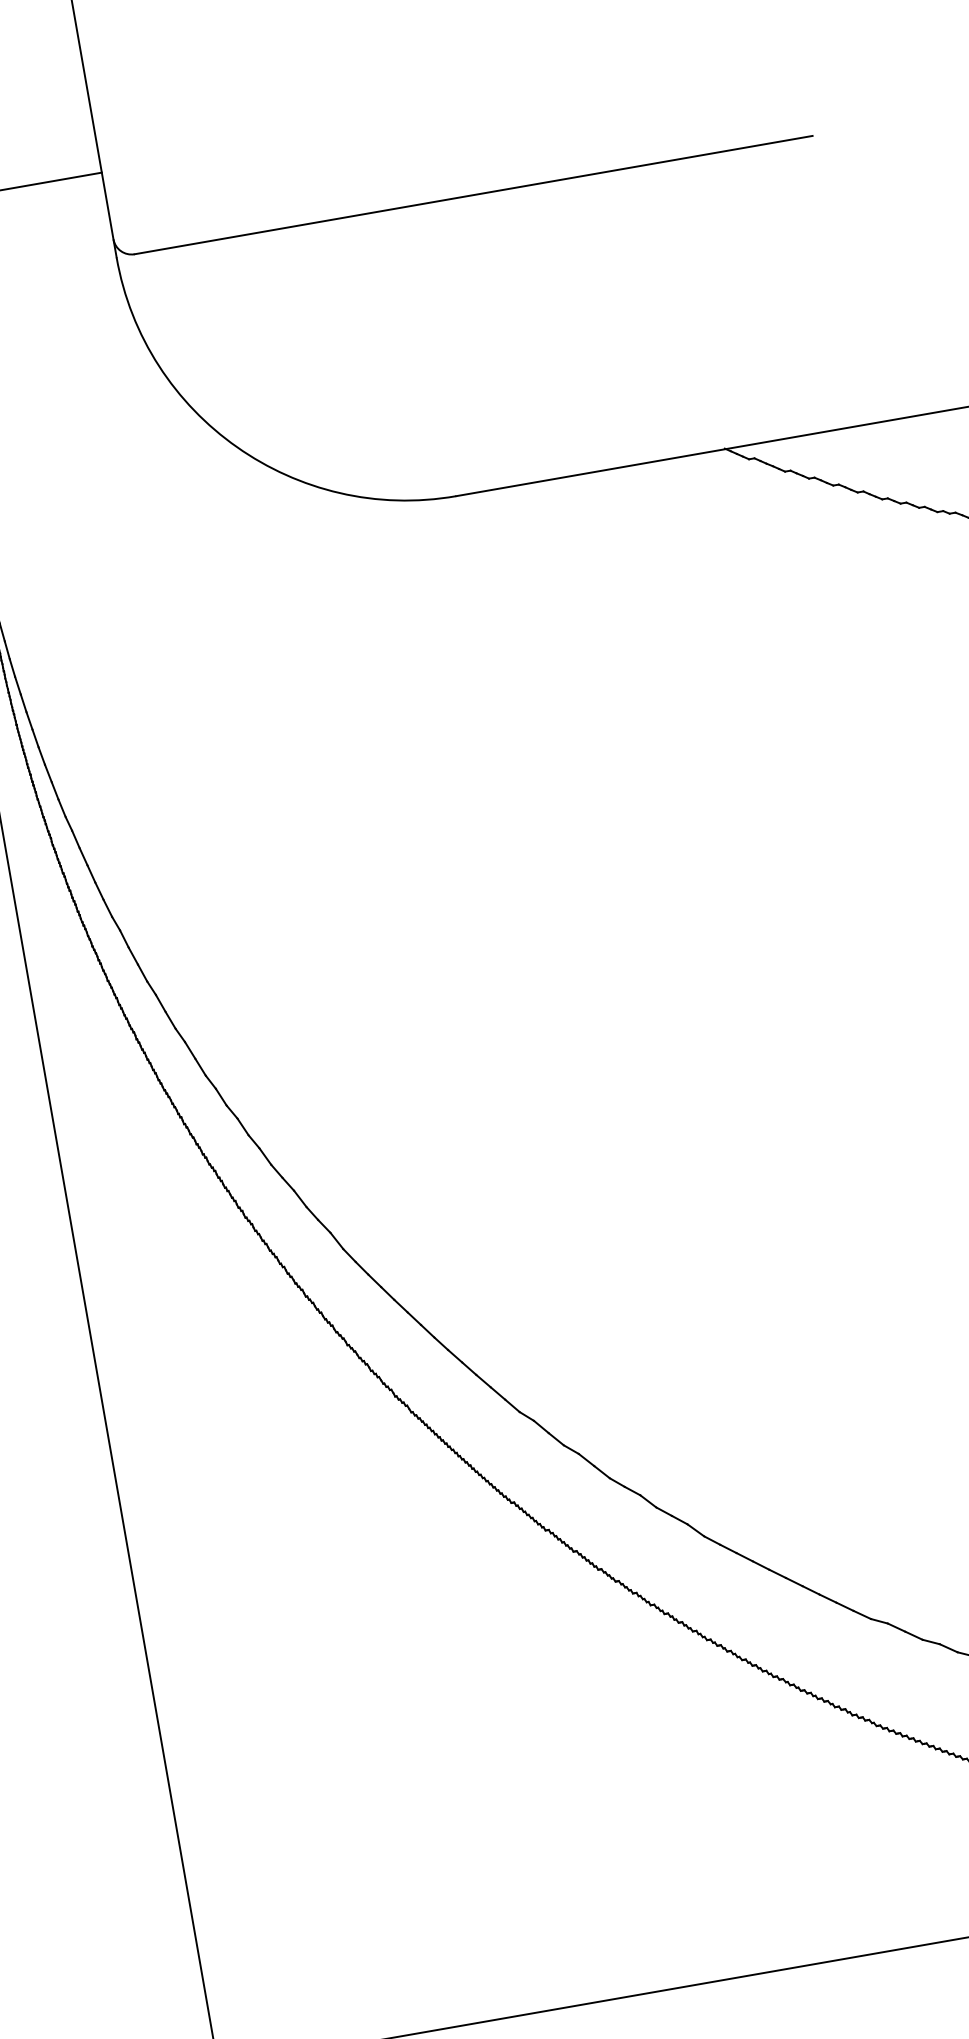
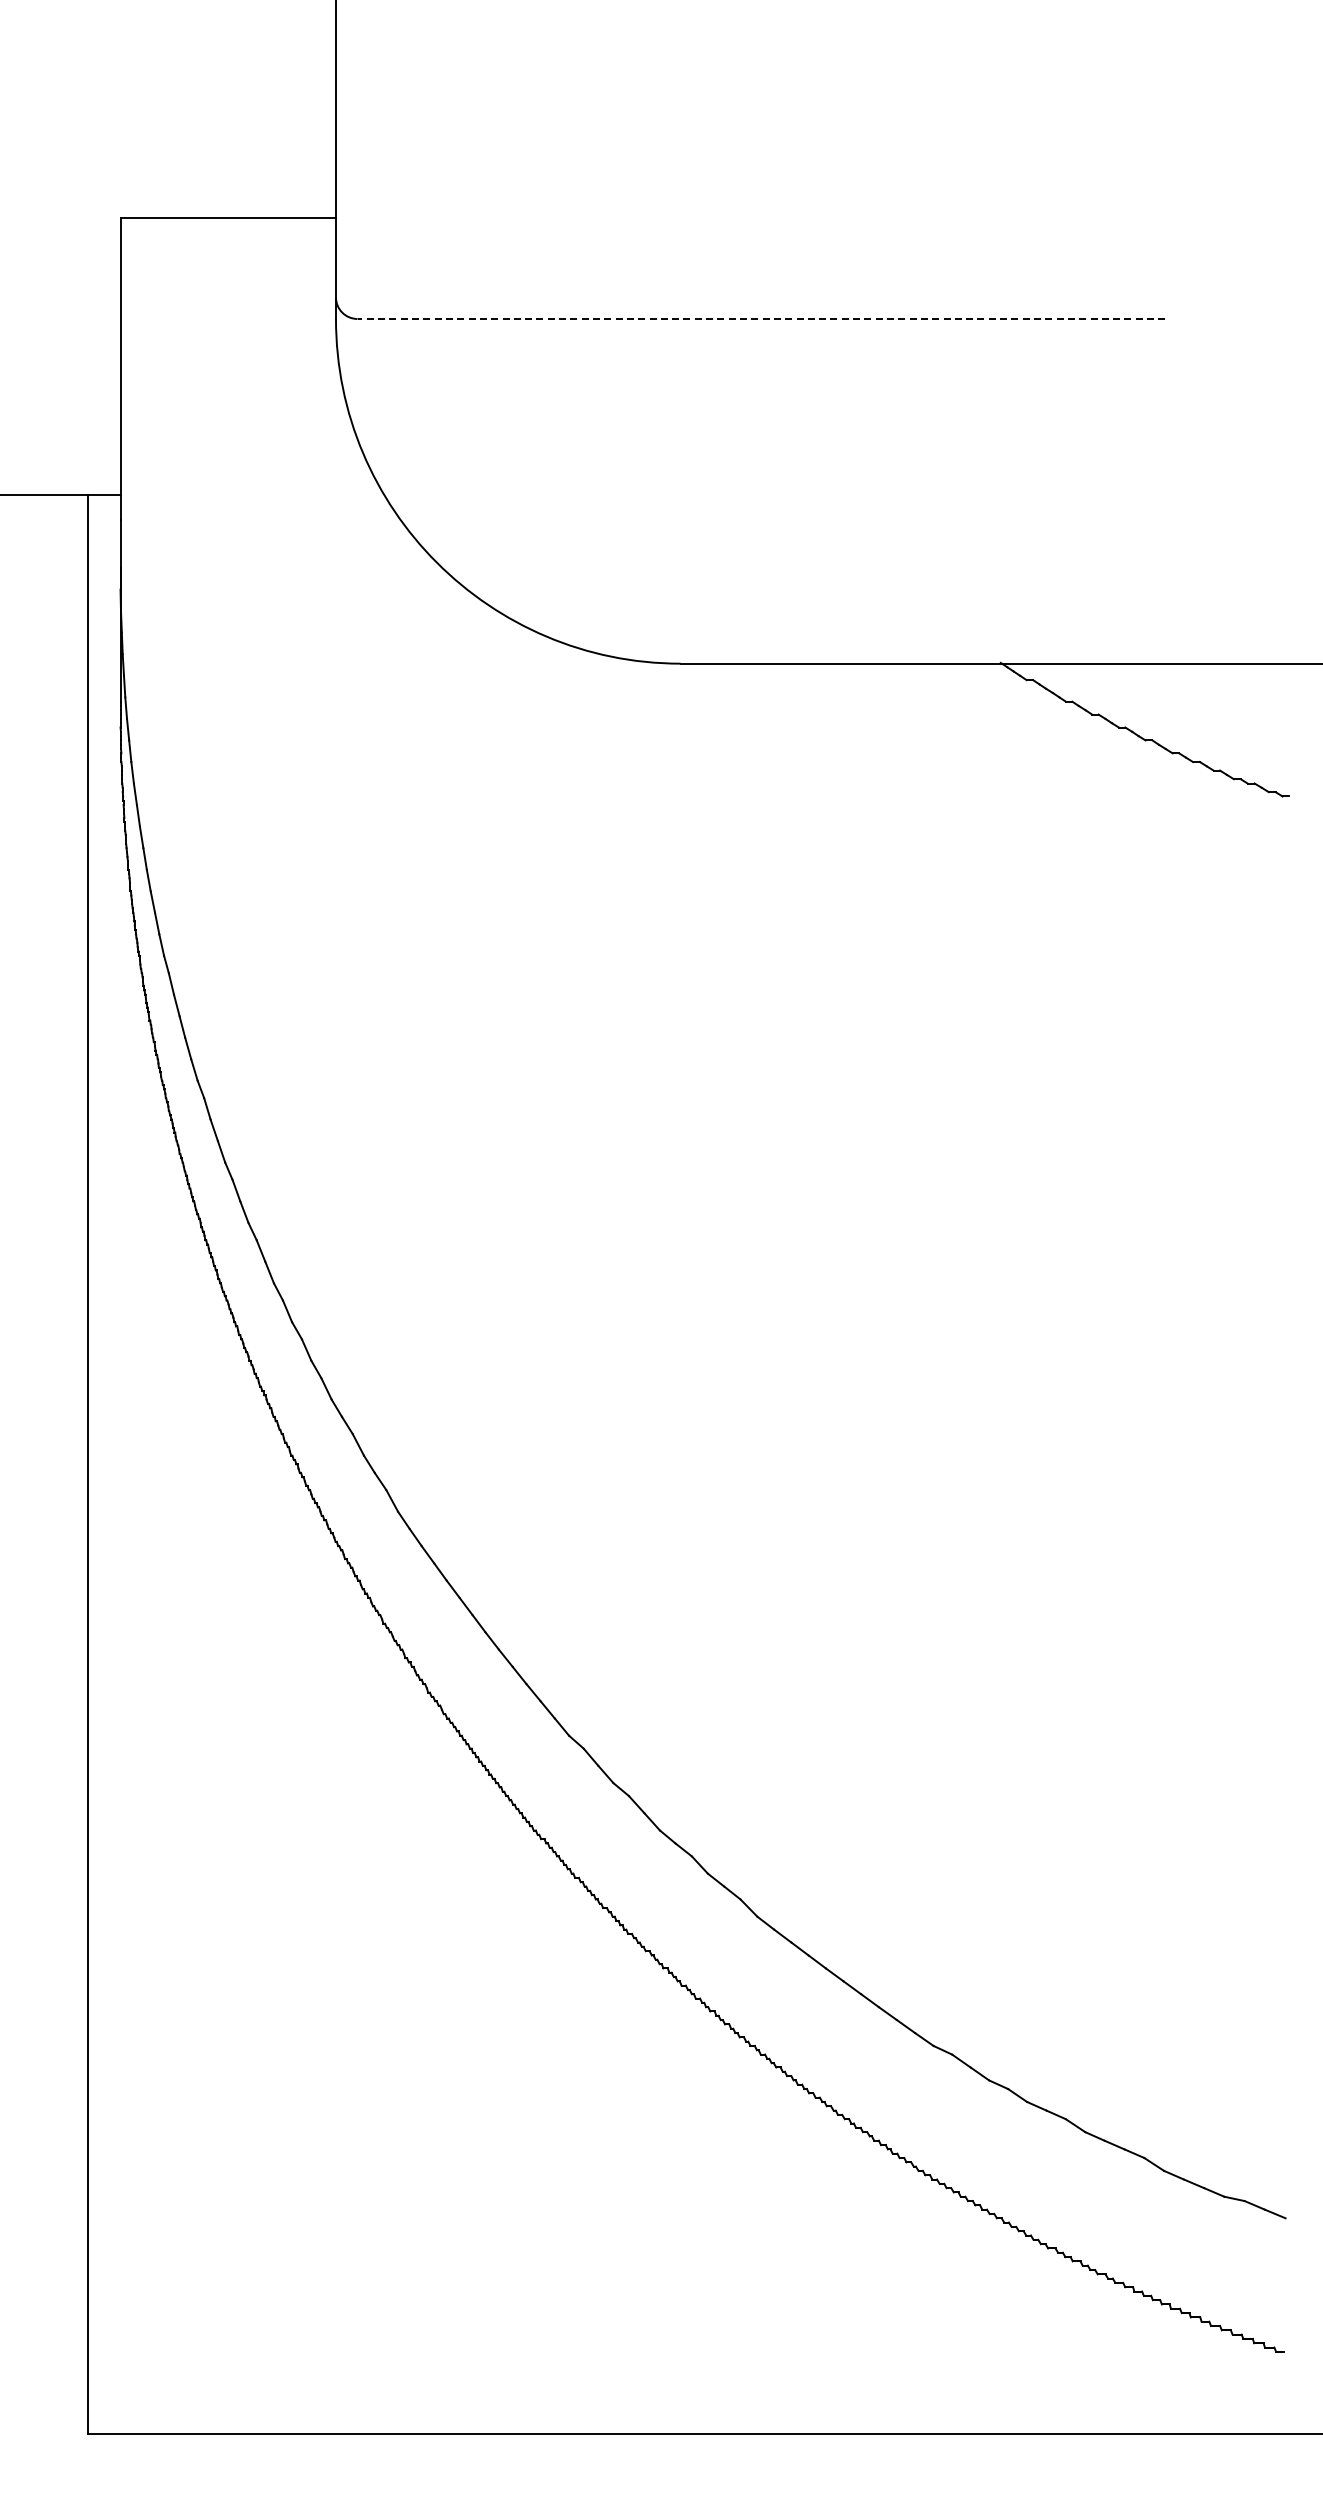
line: (473, 194) -> (761, 318), solid -> dashed

